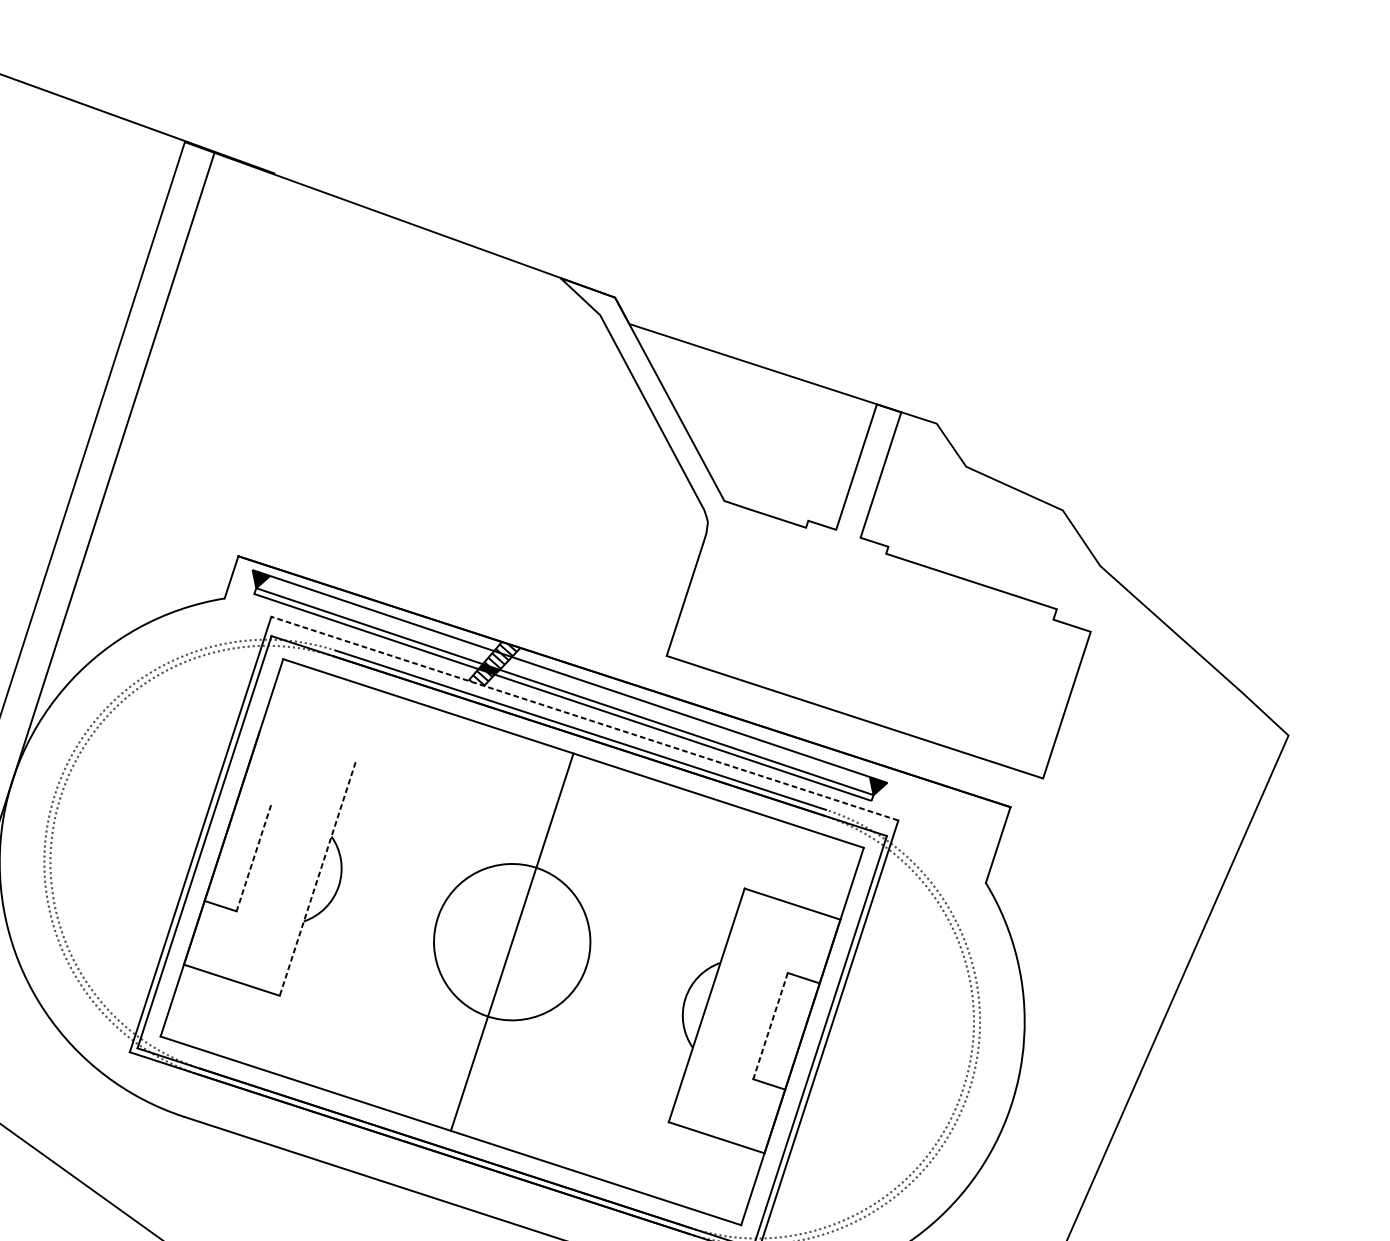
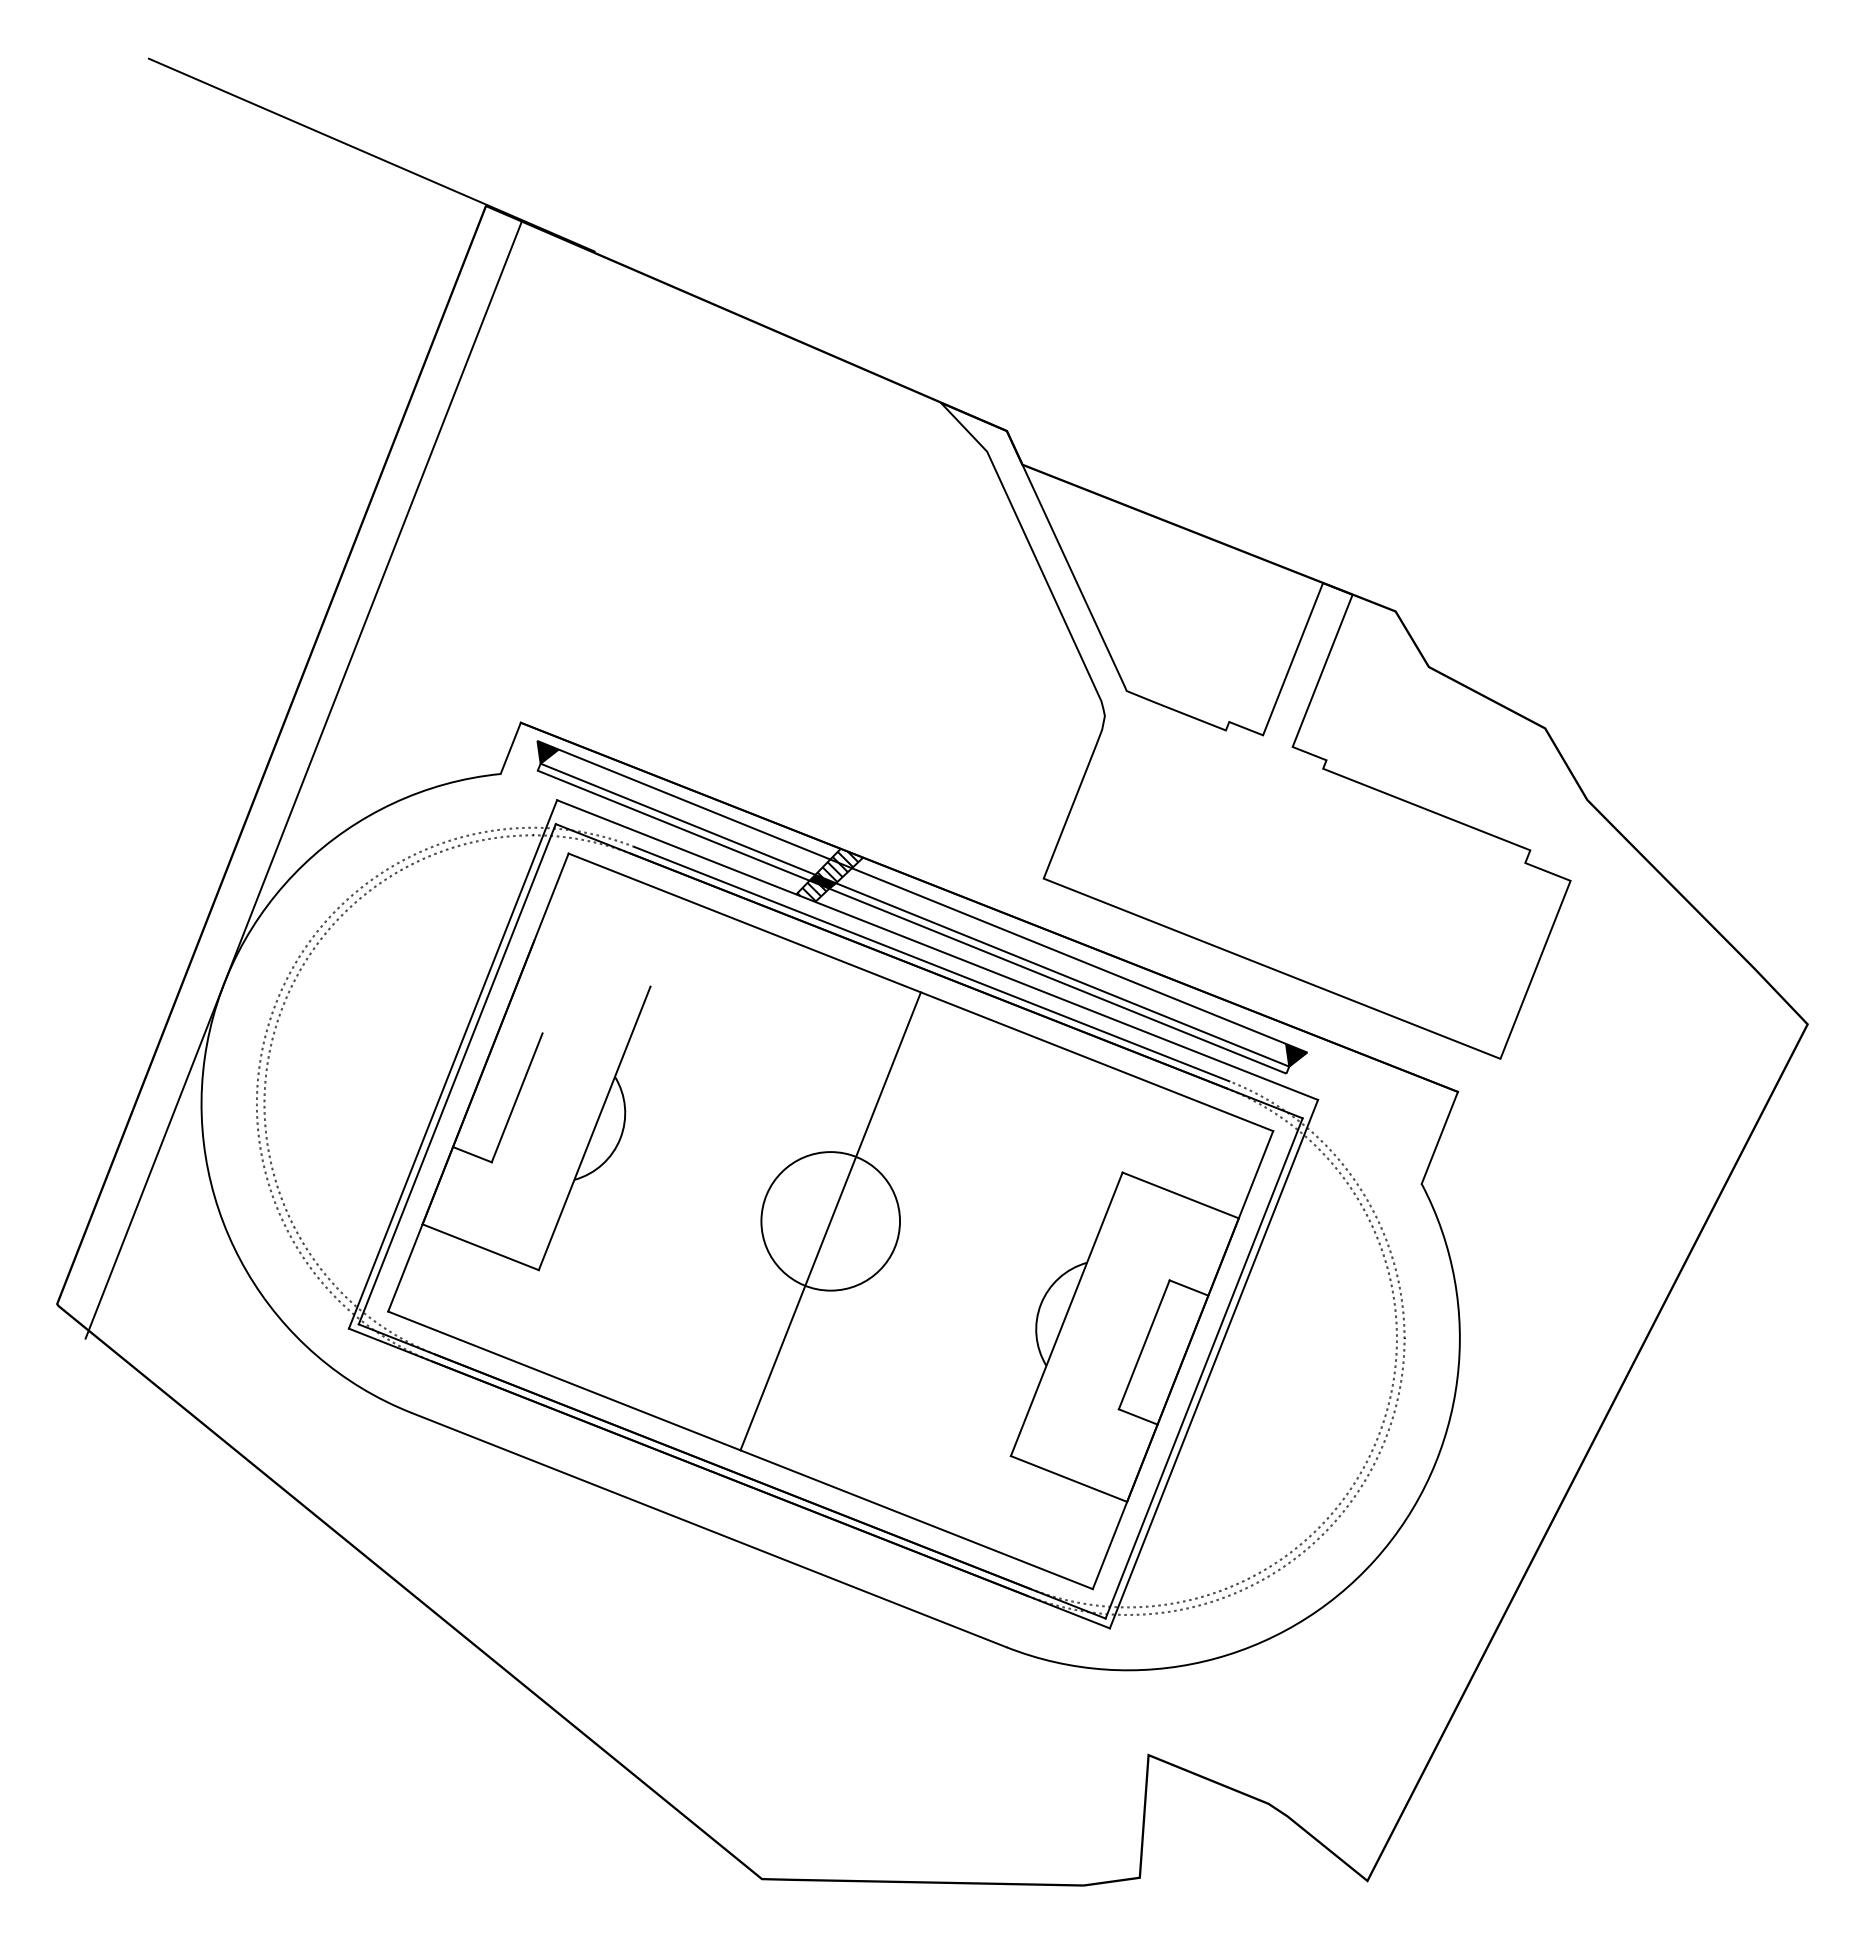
line: (584, 718) -> (937, 950), dashed -> solid
line: (254, 858) -> (517, 1098), dashed -> solid
line: (317, 879) -> (594, 1128), dashed -> solid
circle: (512, 942) -> (830, 1221), size x0.71
line: (770, 1026) -> (1144, 1345), dashed -> solid

